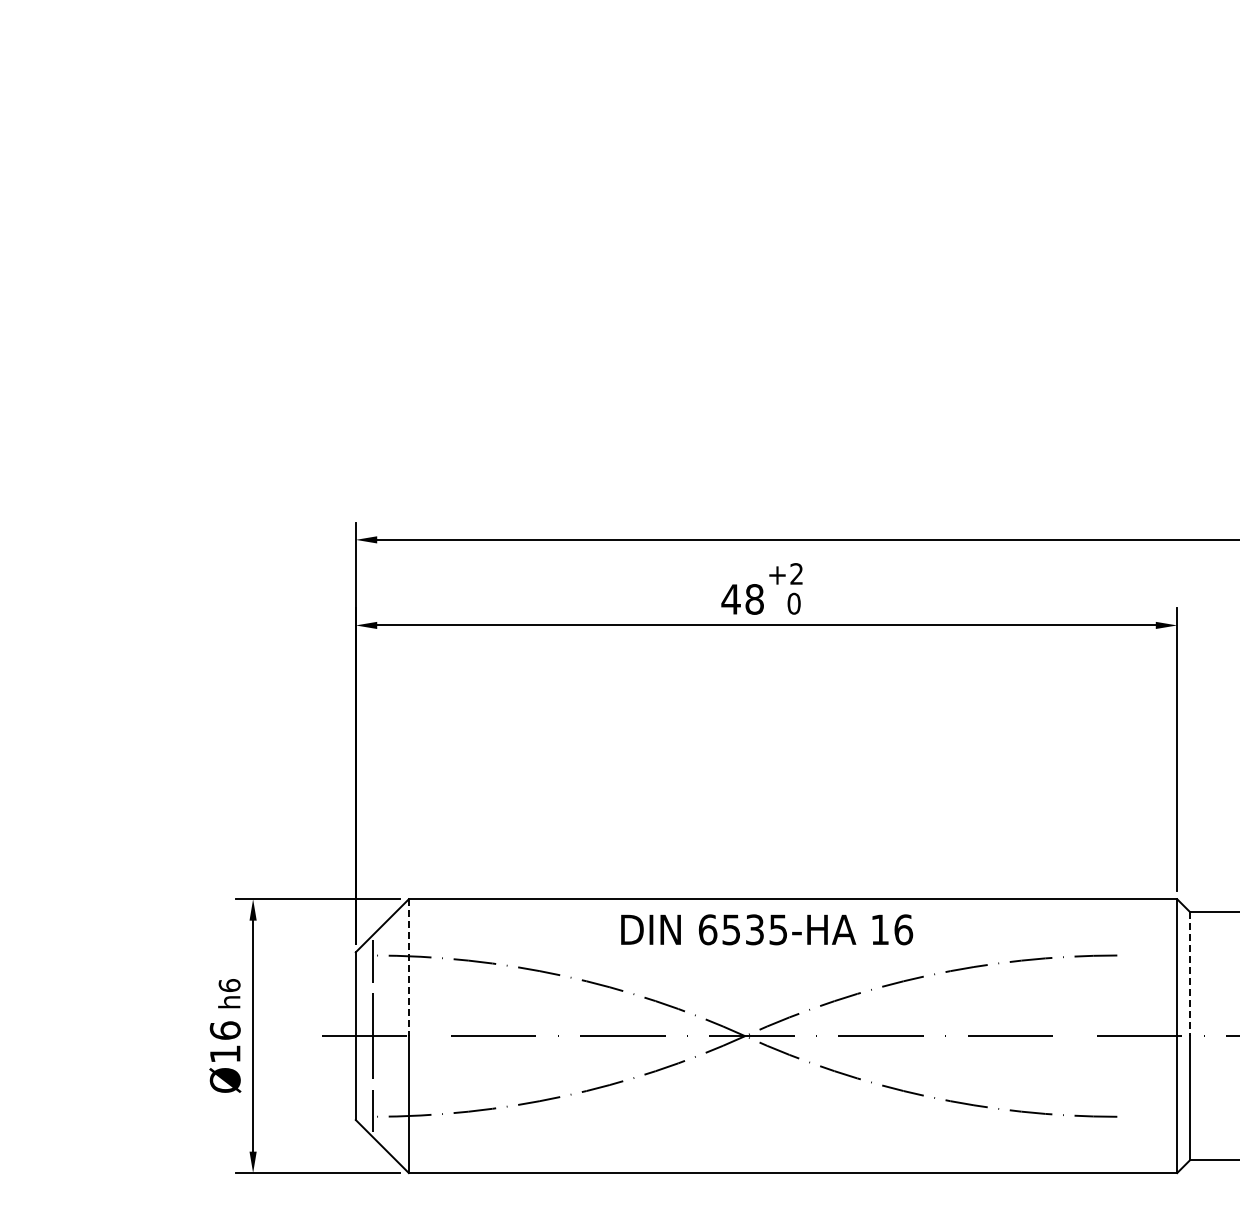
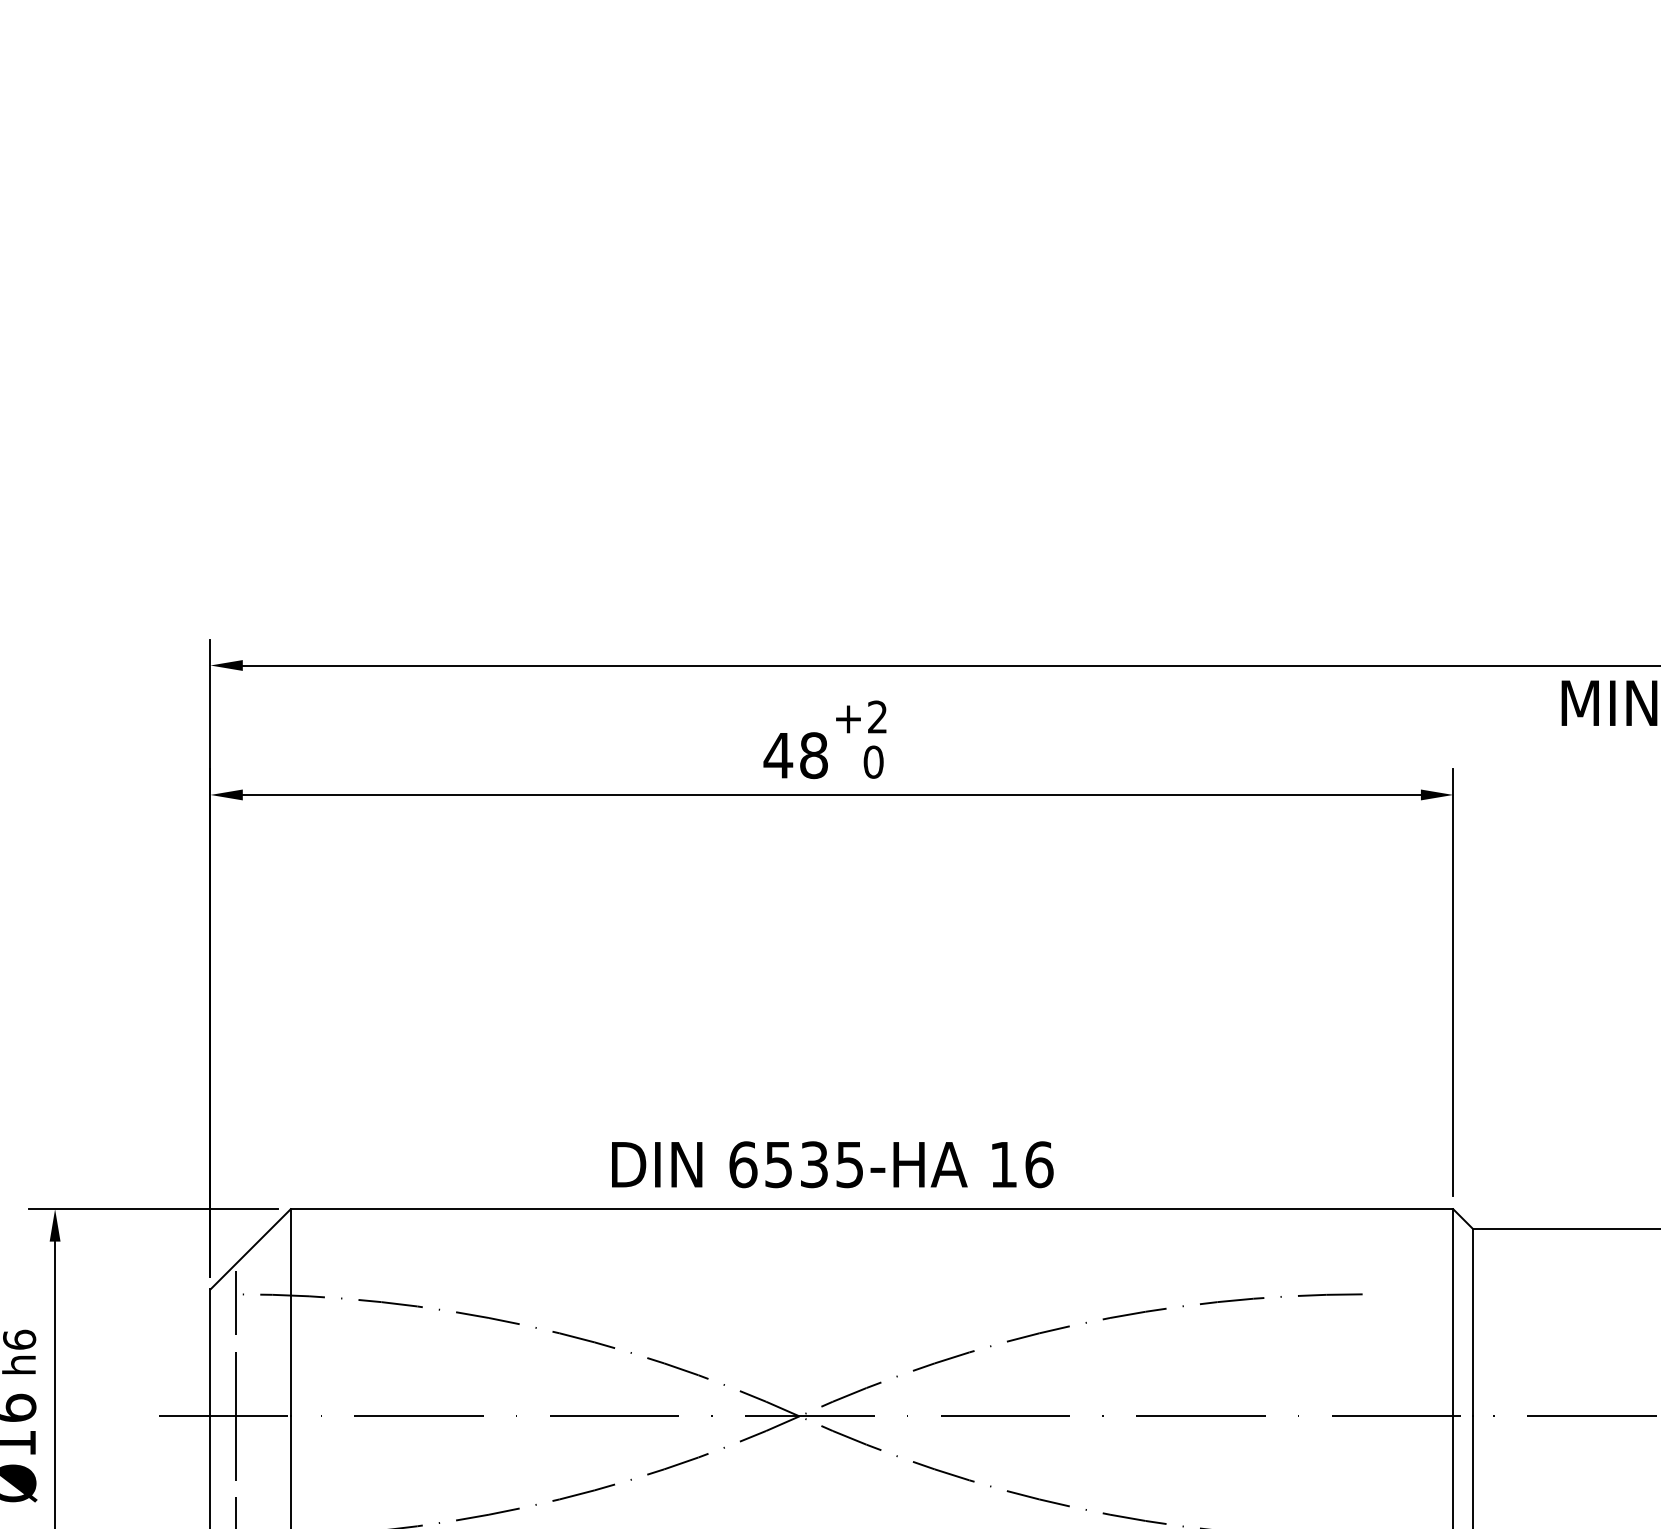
text: (767, 929) -> (833, 1164), moved
line: (408, 968) -> (290, 1314), dashed -> solid
line: (1190, 974) -> (1473, 1323), dashed -> solid

